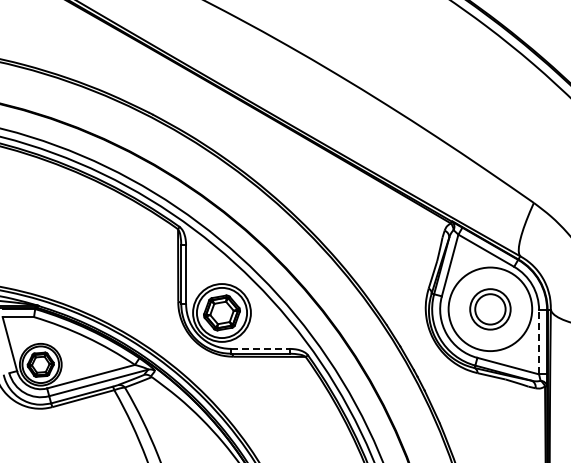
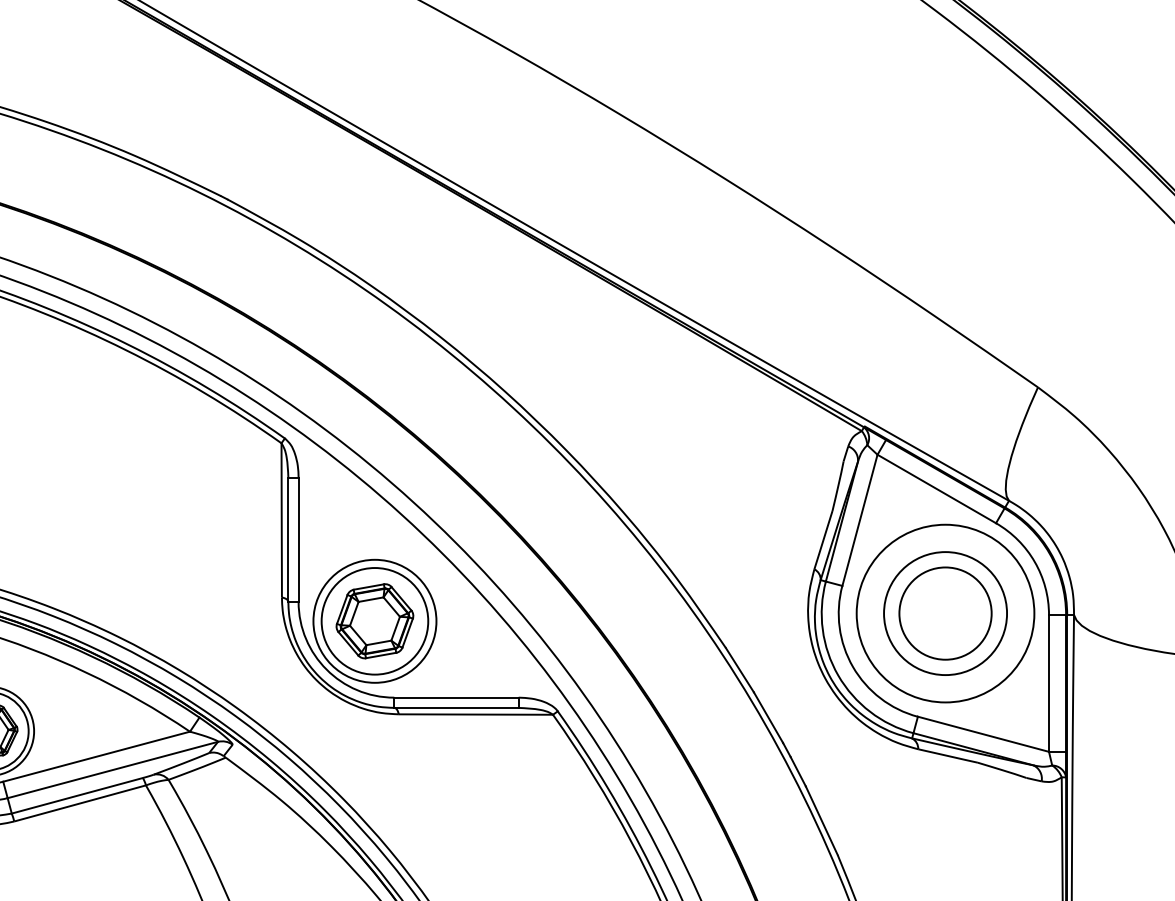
part: (490, 309) -> (945, 613), size x1.43
line: (539, 341) -> (1049, 681), dashed -> solid
line: (260, 348) -> (456, 696), dashed -> solid

